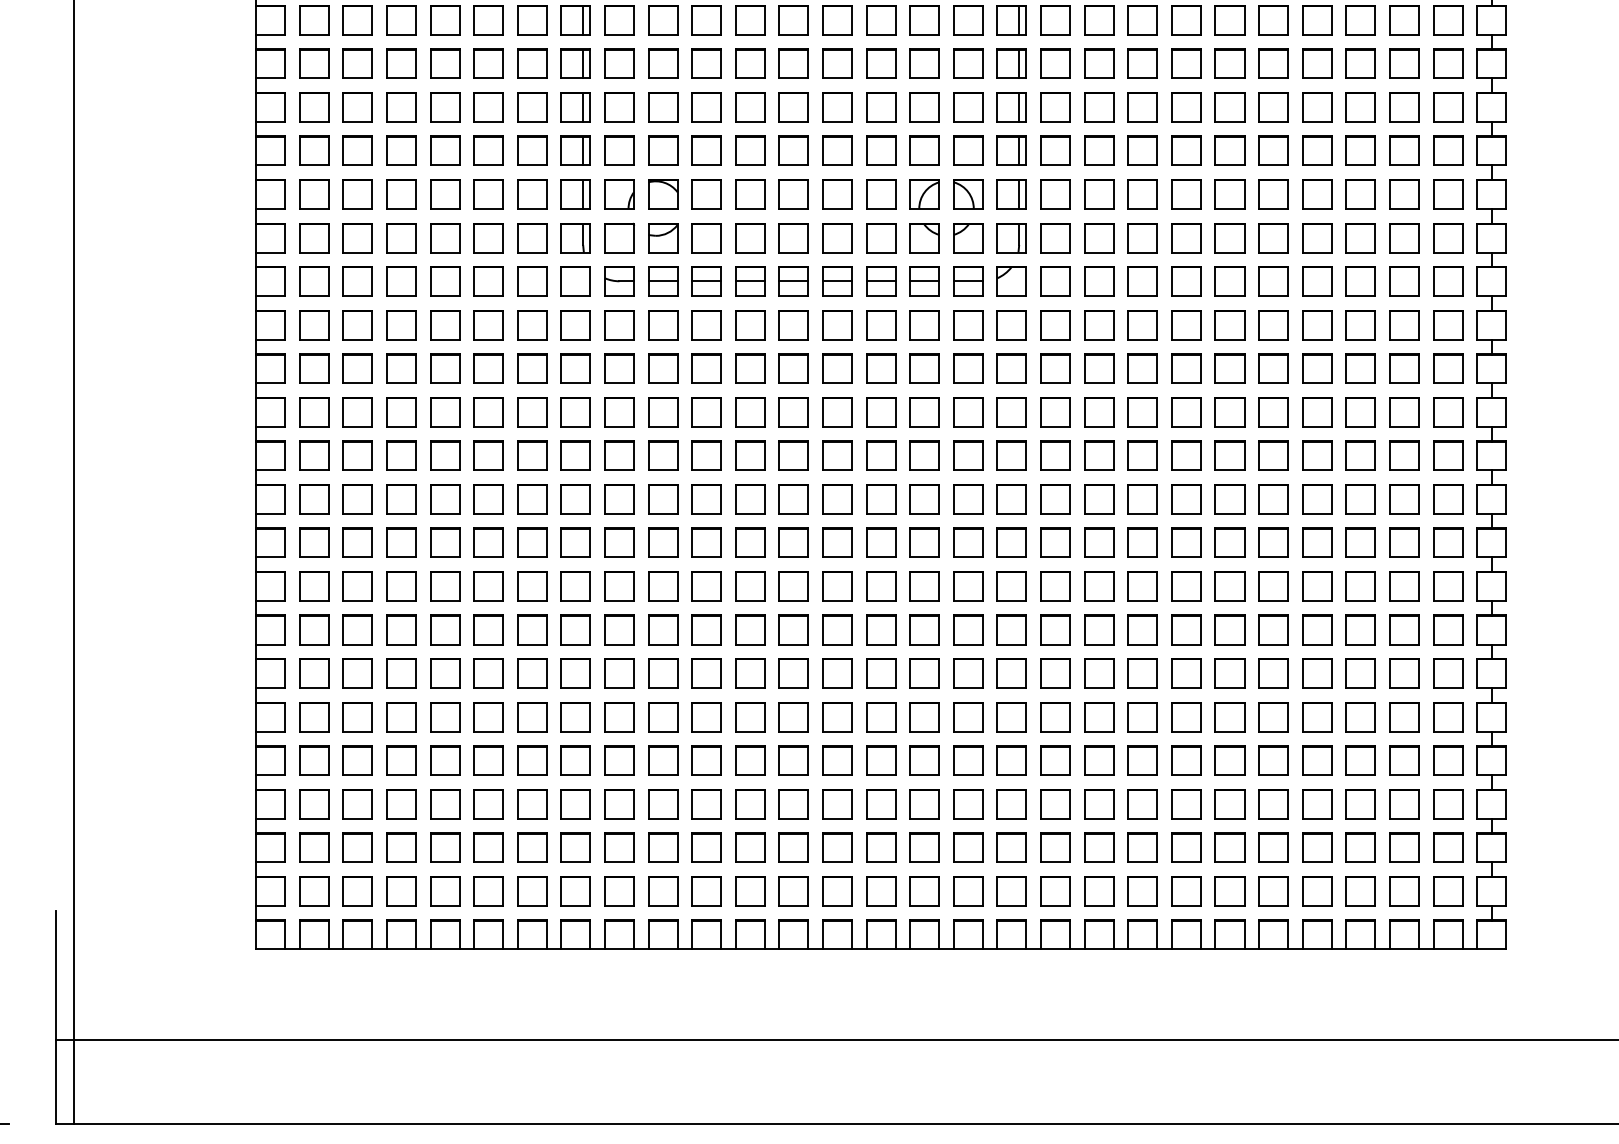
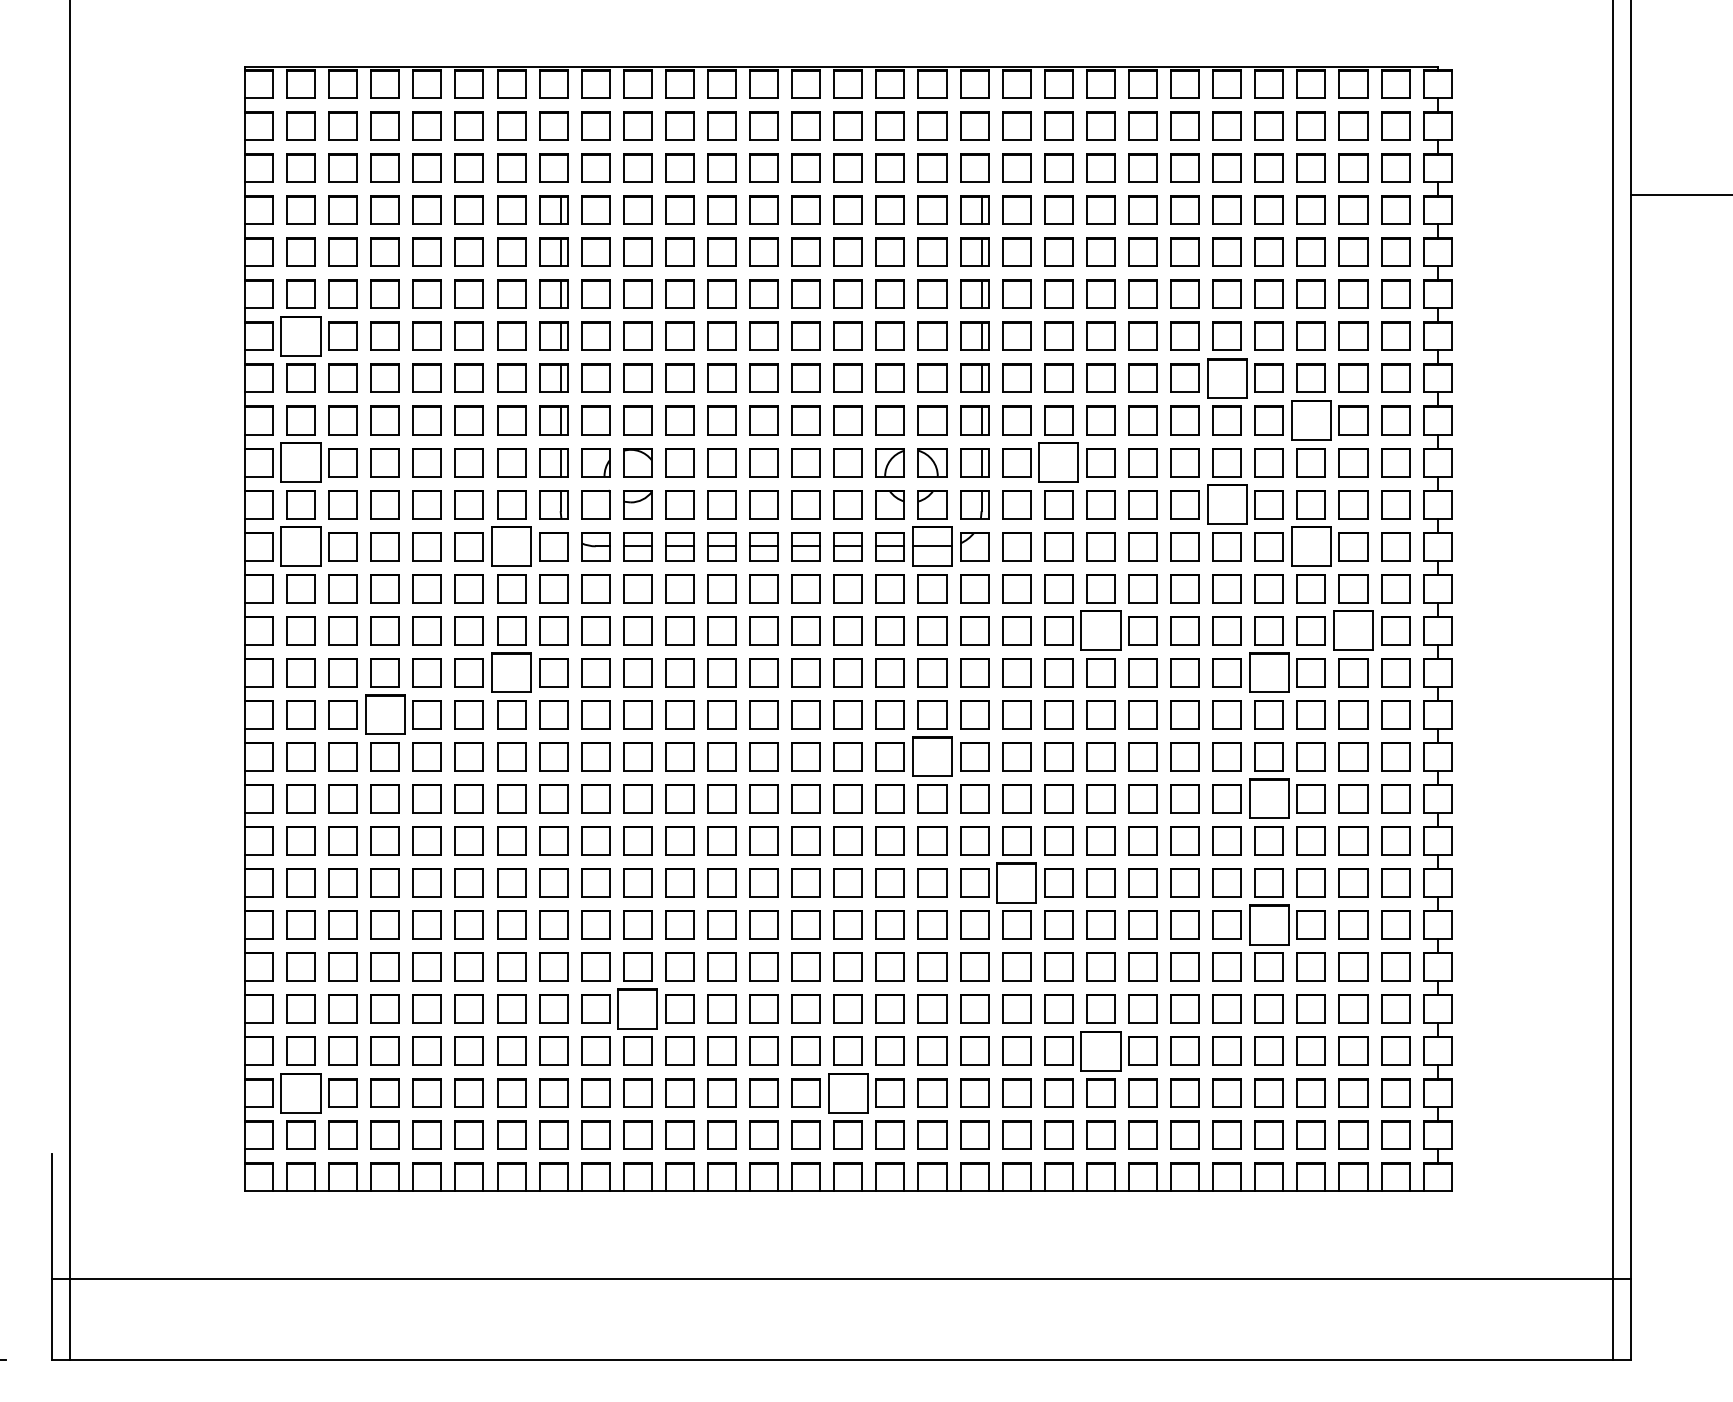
part: (313, 62) -> (300, 335), size x1.4
part: (1272, 106) -> (1226, 377), size x1.4
part: (1359, 150) -> (1310, 420), size x1.4
part: (313, 194) -> (300, 462), size x1.4
part: (1098, 194) -> (1058, 462), size x1.4
part: (1272, 237) -> (1226, 504), size x1.4
part: (313, 281) -> (300, 546), size x1.4
part: (532, 281) -> (511, 546), size x1.4
part: (968, 281) -> (932, 546), size x1.4
part: (1359, 281) -> (1310, 546), size x1.4
part: (1142, 368) -> (1100, 630), size x1.4
part: (1404, 368) -> (1353, 630), size x1.4
part: (532, 412) -> (511, 672), size x1.4
part: (1316, 412) -> (1268, 672), size x1.4
part: (400, 455) -> (384, 714), size x1.4
part: (968, 499) -> (932, 756), size x1.4
part: (1316, 542) -> (1268, 798), size x1.4
part: (1055, 629) -> (1016, 882), size x1.4
part: (1316, 673) -> (1268, 924), size x1.4
part: (662, 760) -> (637, 1008), size x1.4
part: (1142, 803) -> (1100, 1050), size x1.4
part: (313, 847) -> (300, 1092), size x1.4
part: (880, 847) -> (847, 1092), size x1.4

